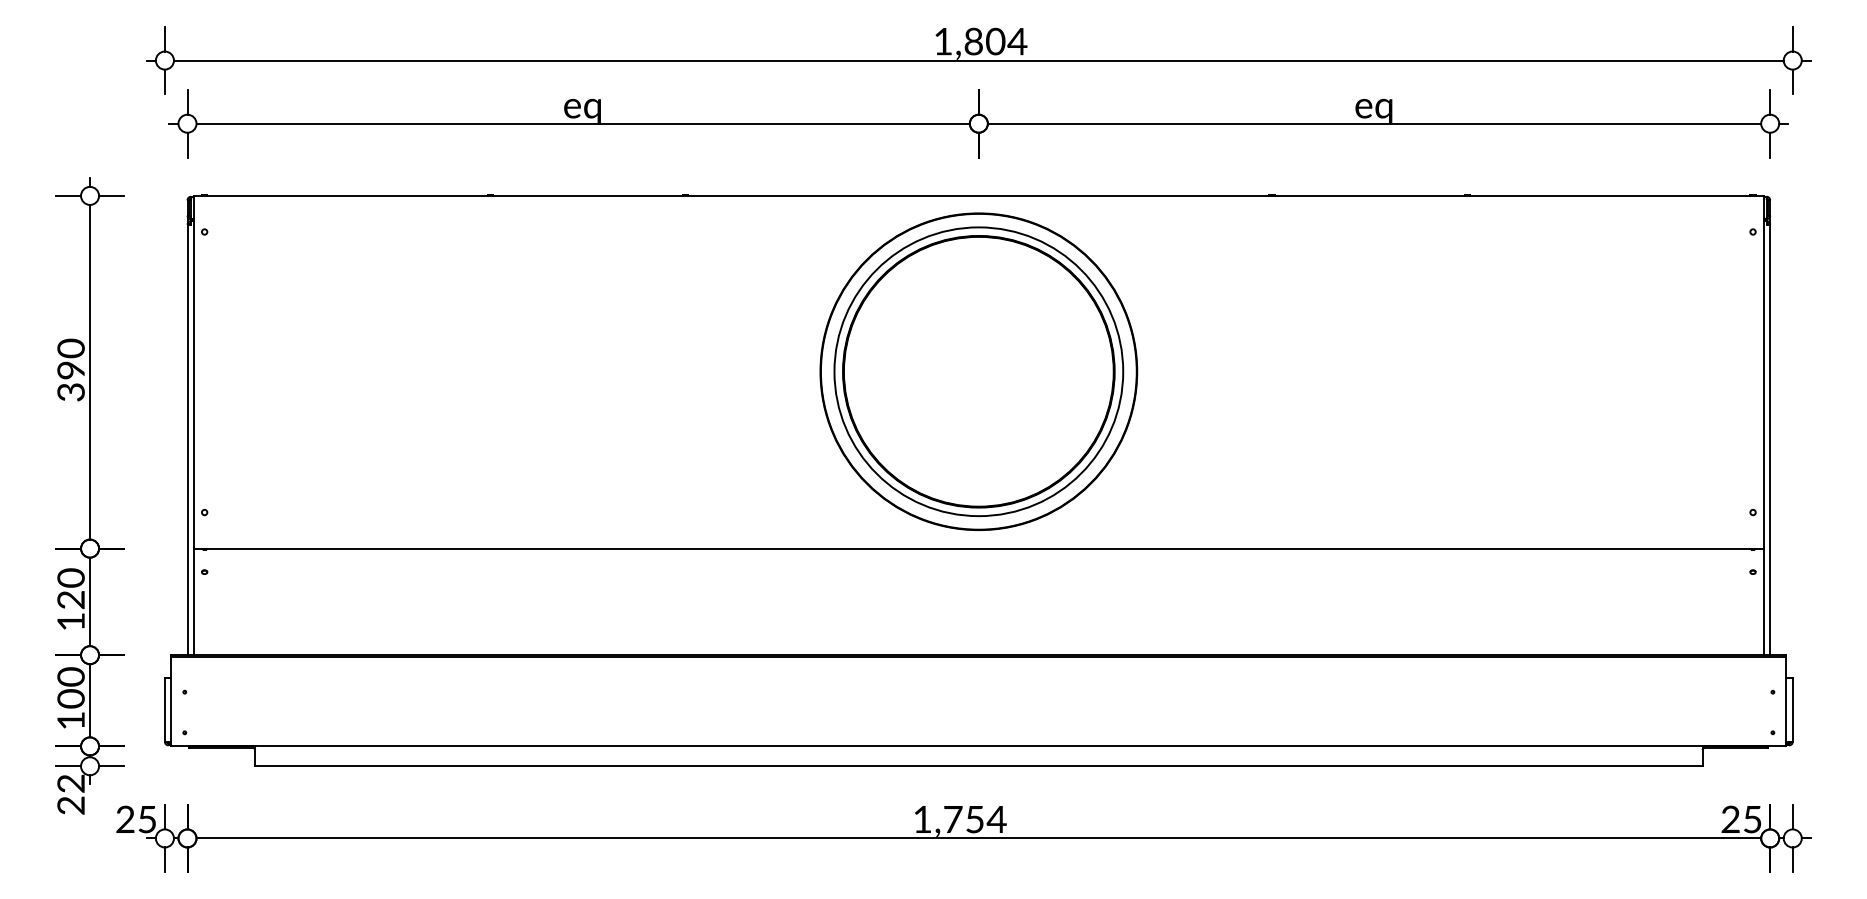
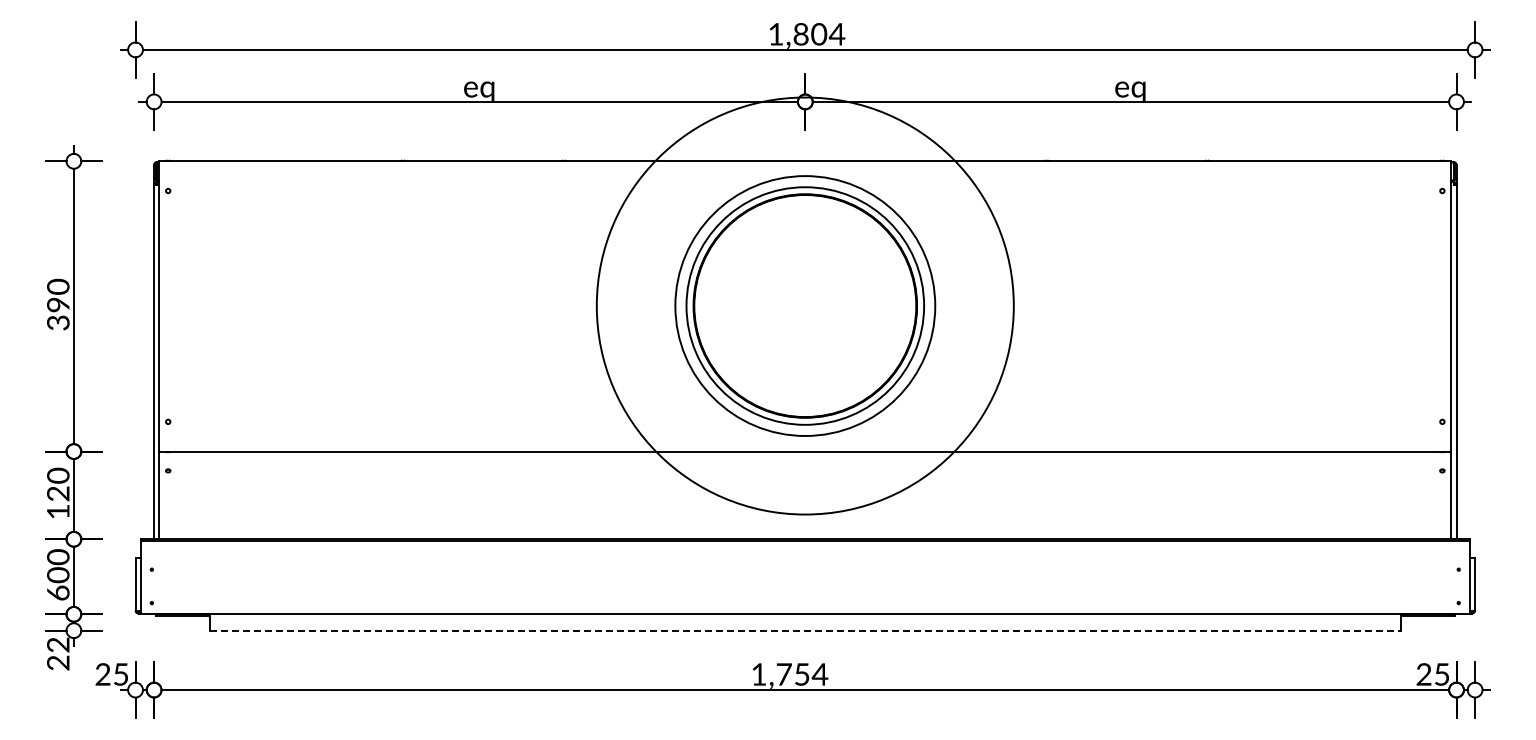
circle: (979, 371) -> (805, 305), size x1.6
text: (71, 719) -> (58, 592), 100 -> 600
line: (979, 766) -> (805, 630), solid -> dashed

